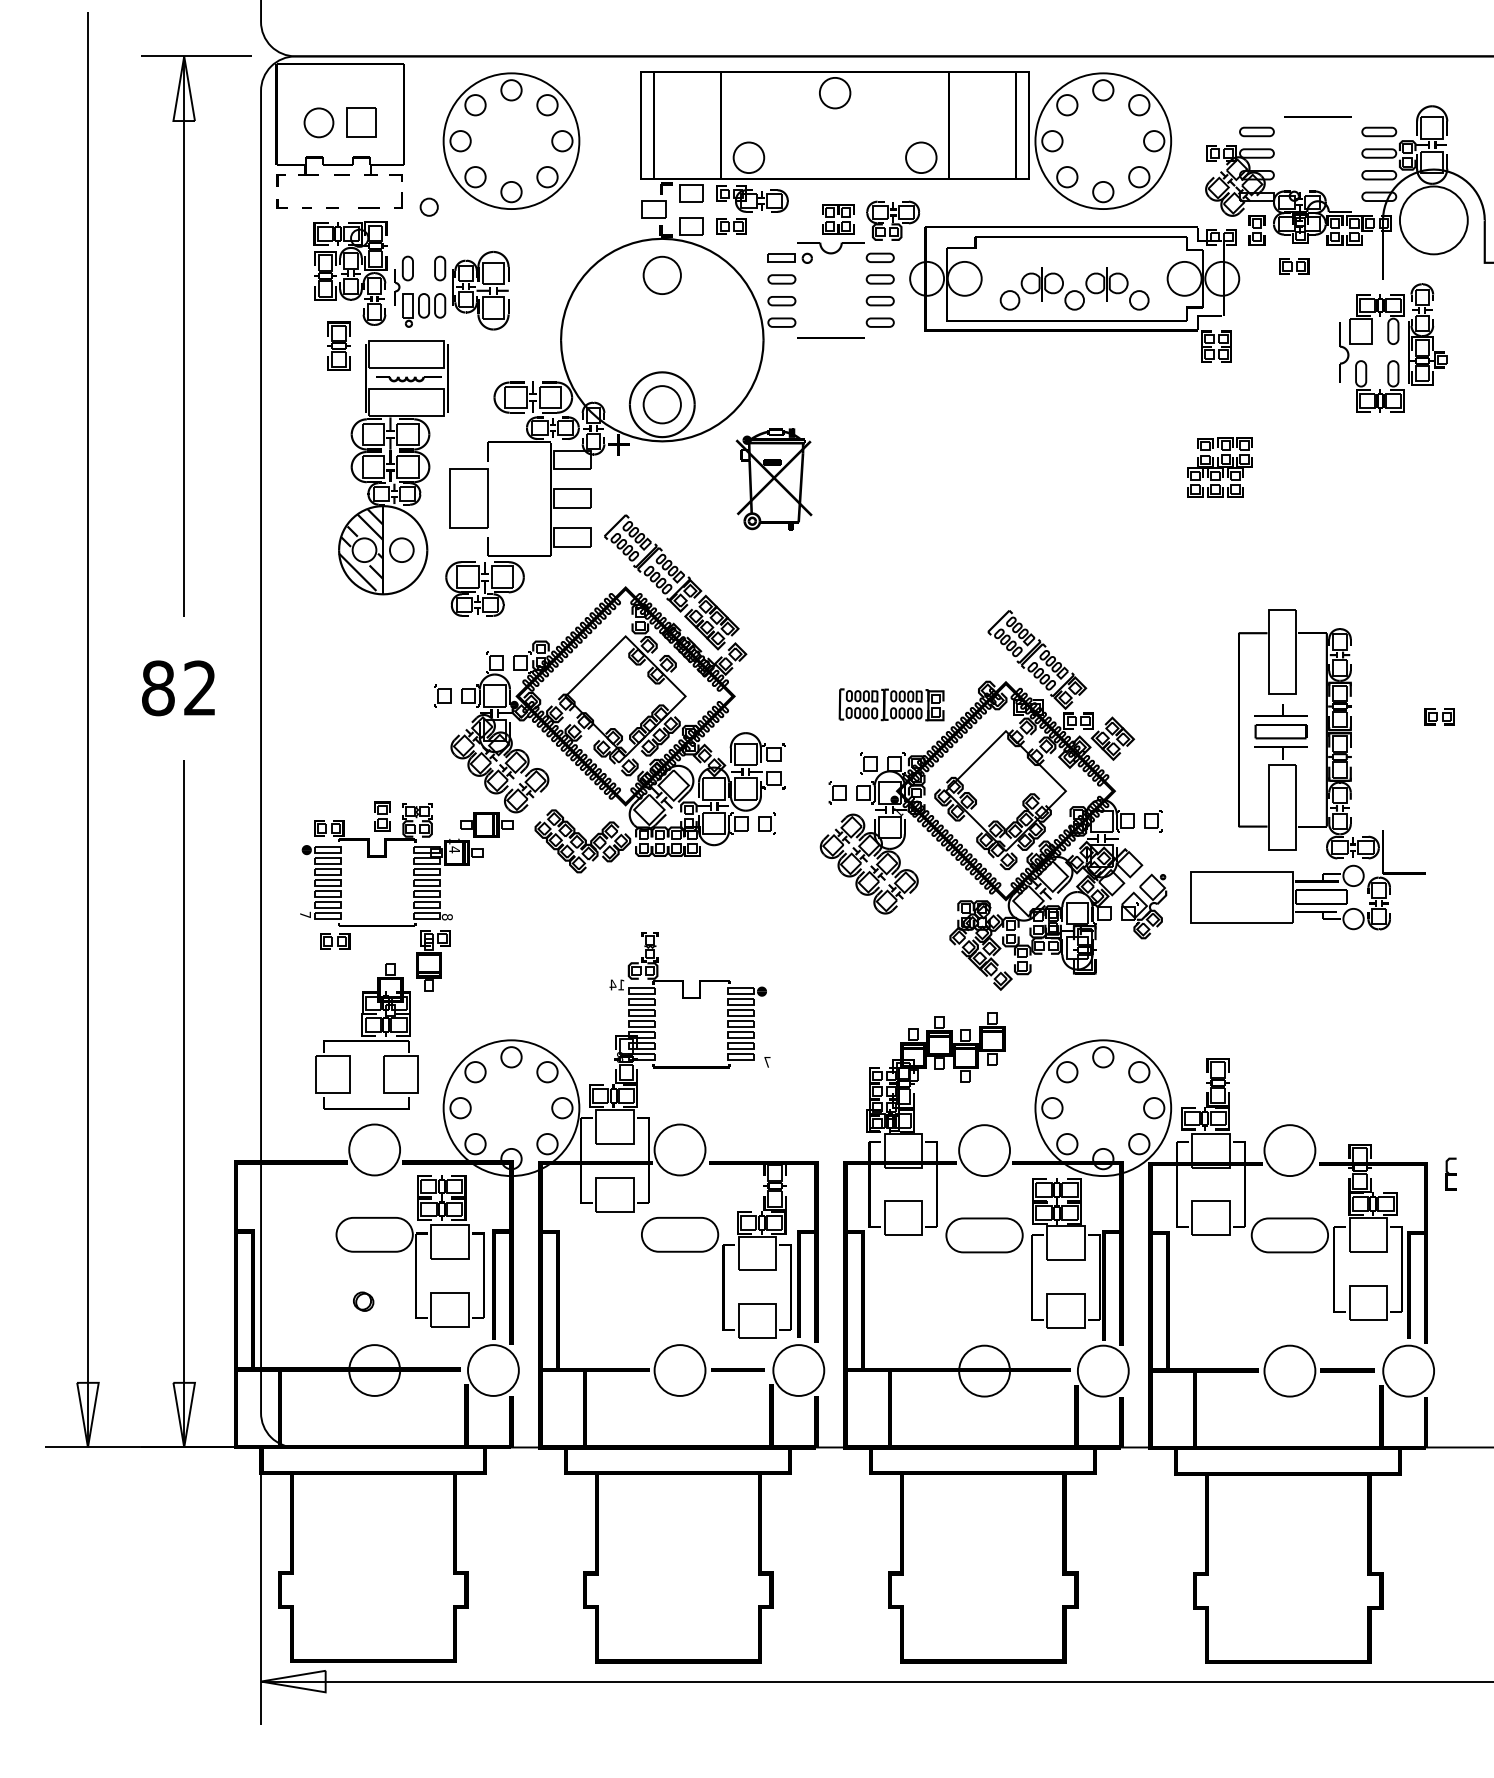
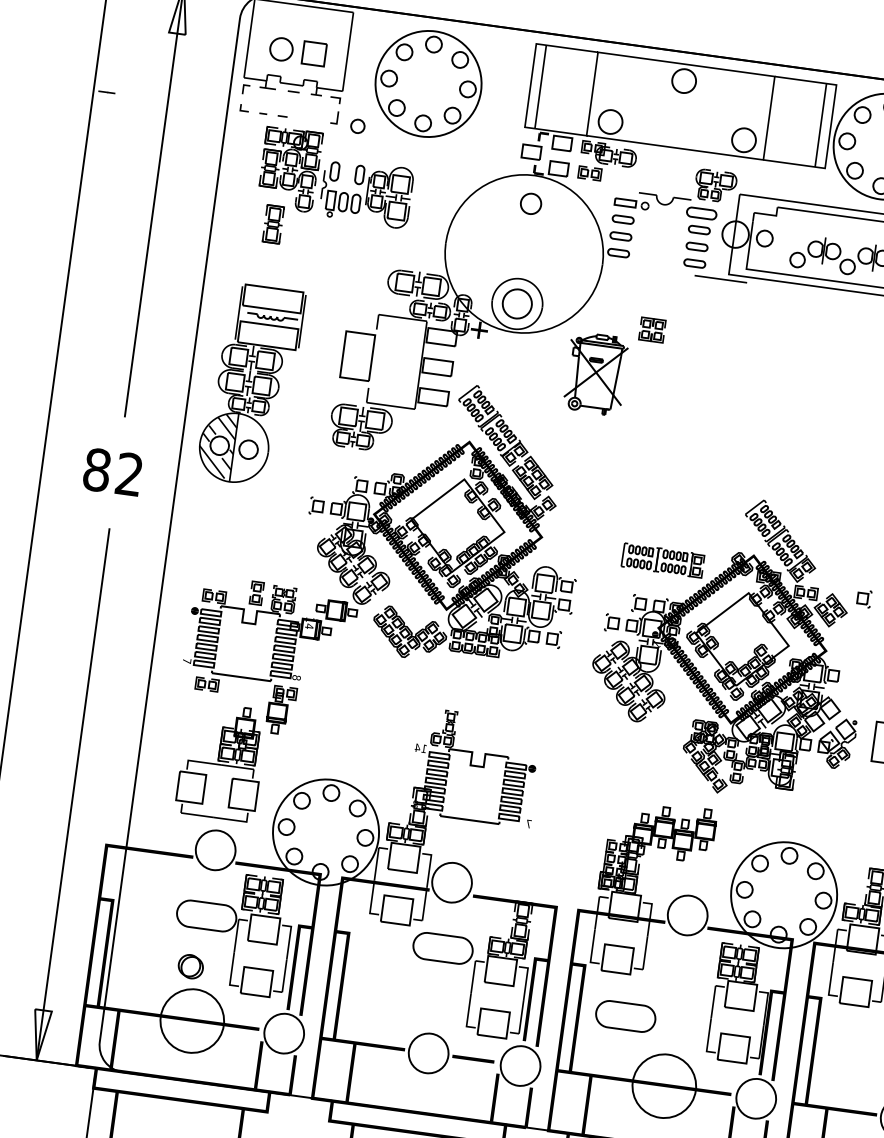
line: (368, 207) -> (106, 92), moved
part: (838, 219) -> (652, 330), moved
part: (879, 257) -> (701, 213), size x1.4
circle: (661, 275) -> (530, 203), size x0.7
circle: (964, 278) -> (764, 238), size x0.6
line: (830, 337) -> (720, 278), moved
part: (393, 467) -> (250, 384), moved
part: (1153, 821) -> (864, 598), moved
part: (984, 1235) -> (625, 1016), moved
part: (363, 1301) -> (190, 966), size x1.6
circle: (374, 1370) -> (192, 1021), size x1.6
circle: (984, 1370) -> (664, 1085), size x1.6

